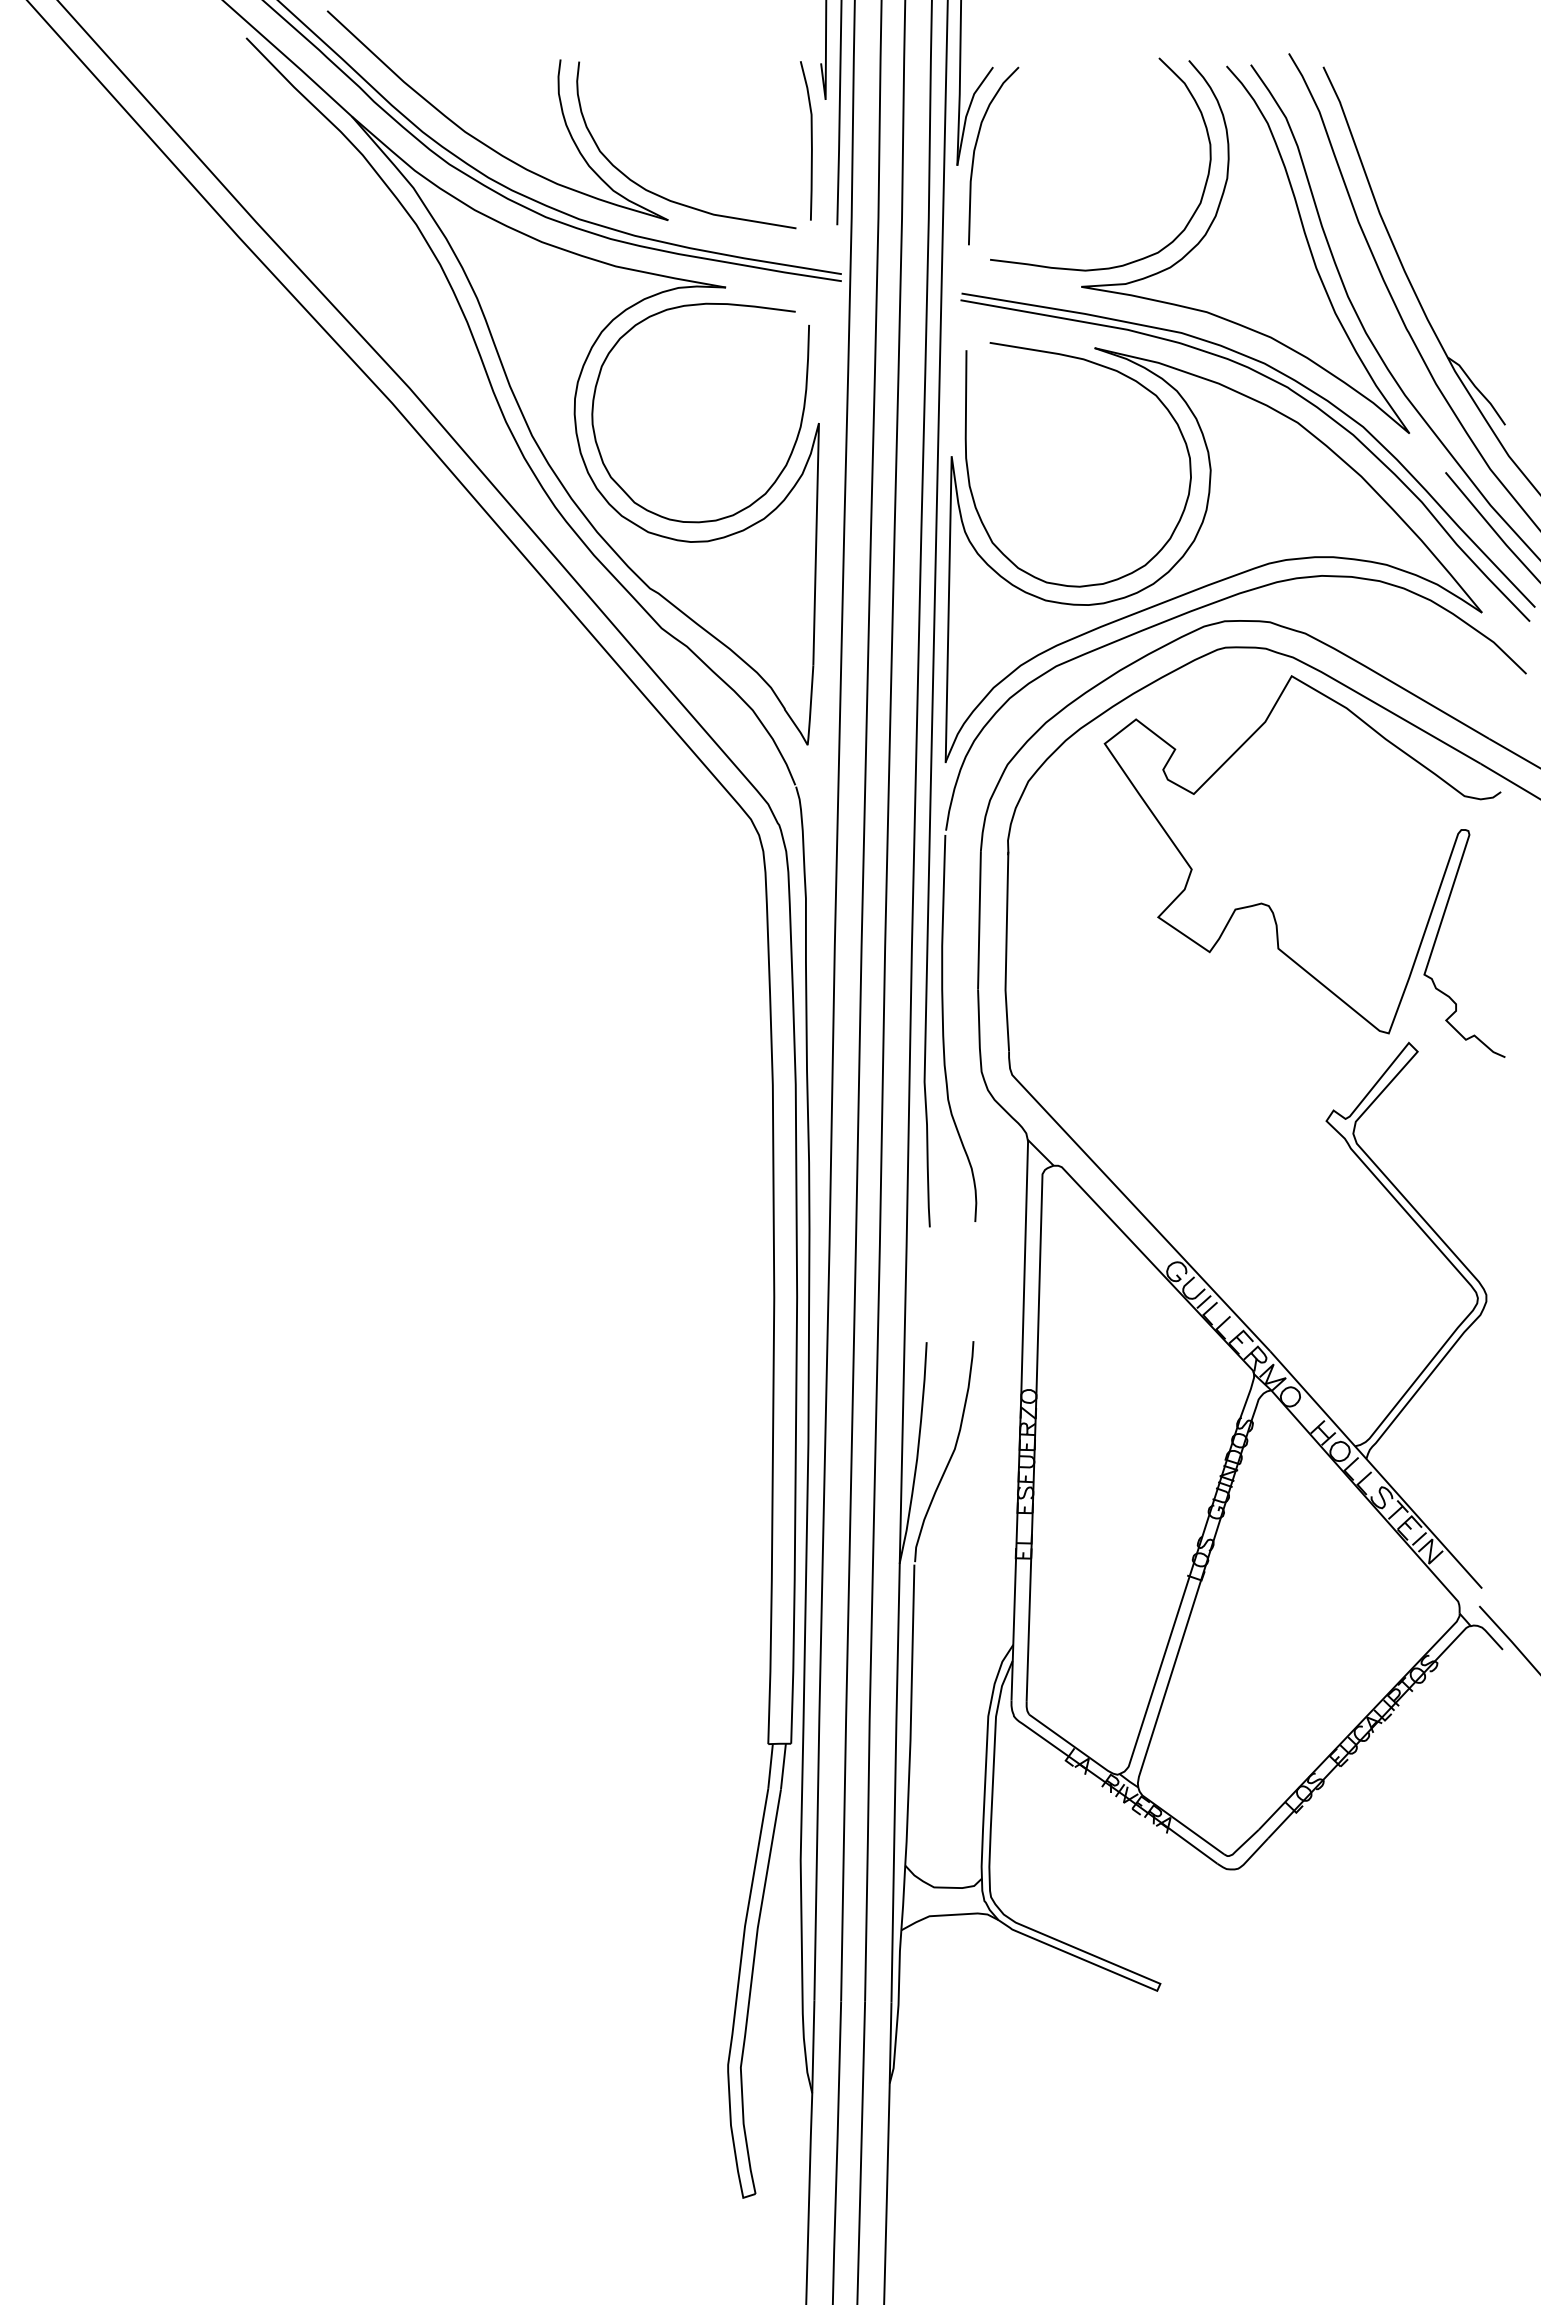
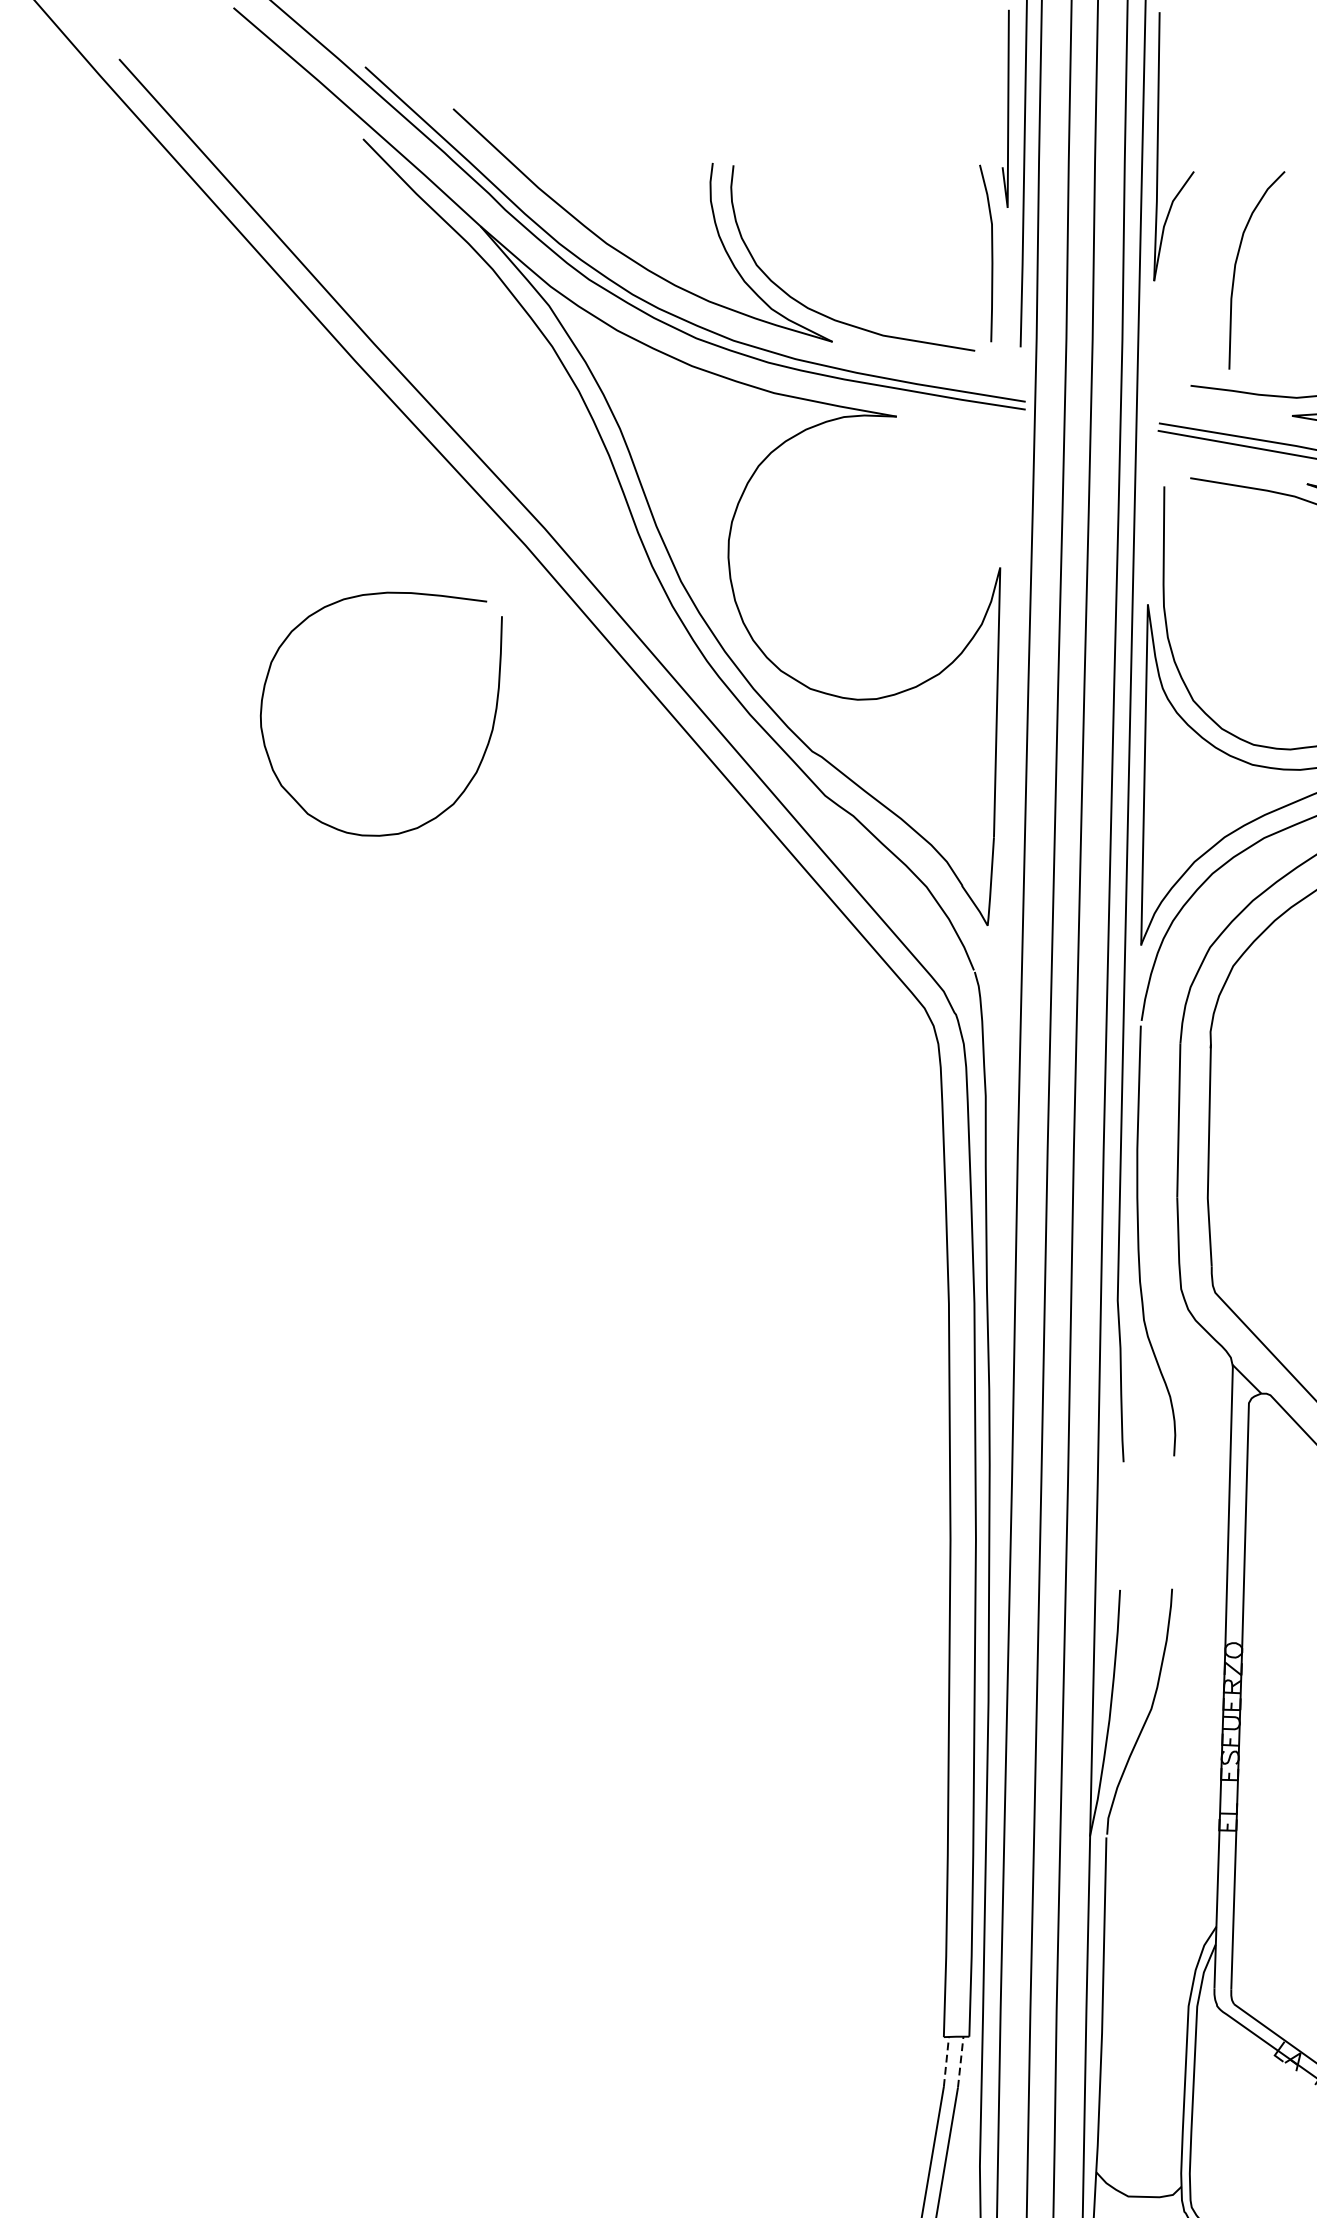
curve: (975, 151) -> (1236, 265), moved
curve: (792, 447) -> (483, 752), moved
line: (770, 1766) -> (946, 2062), solid -> dashed
line: (783, 1766) -> (960, 2062), solid -> dashed

